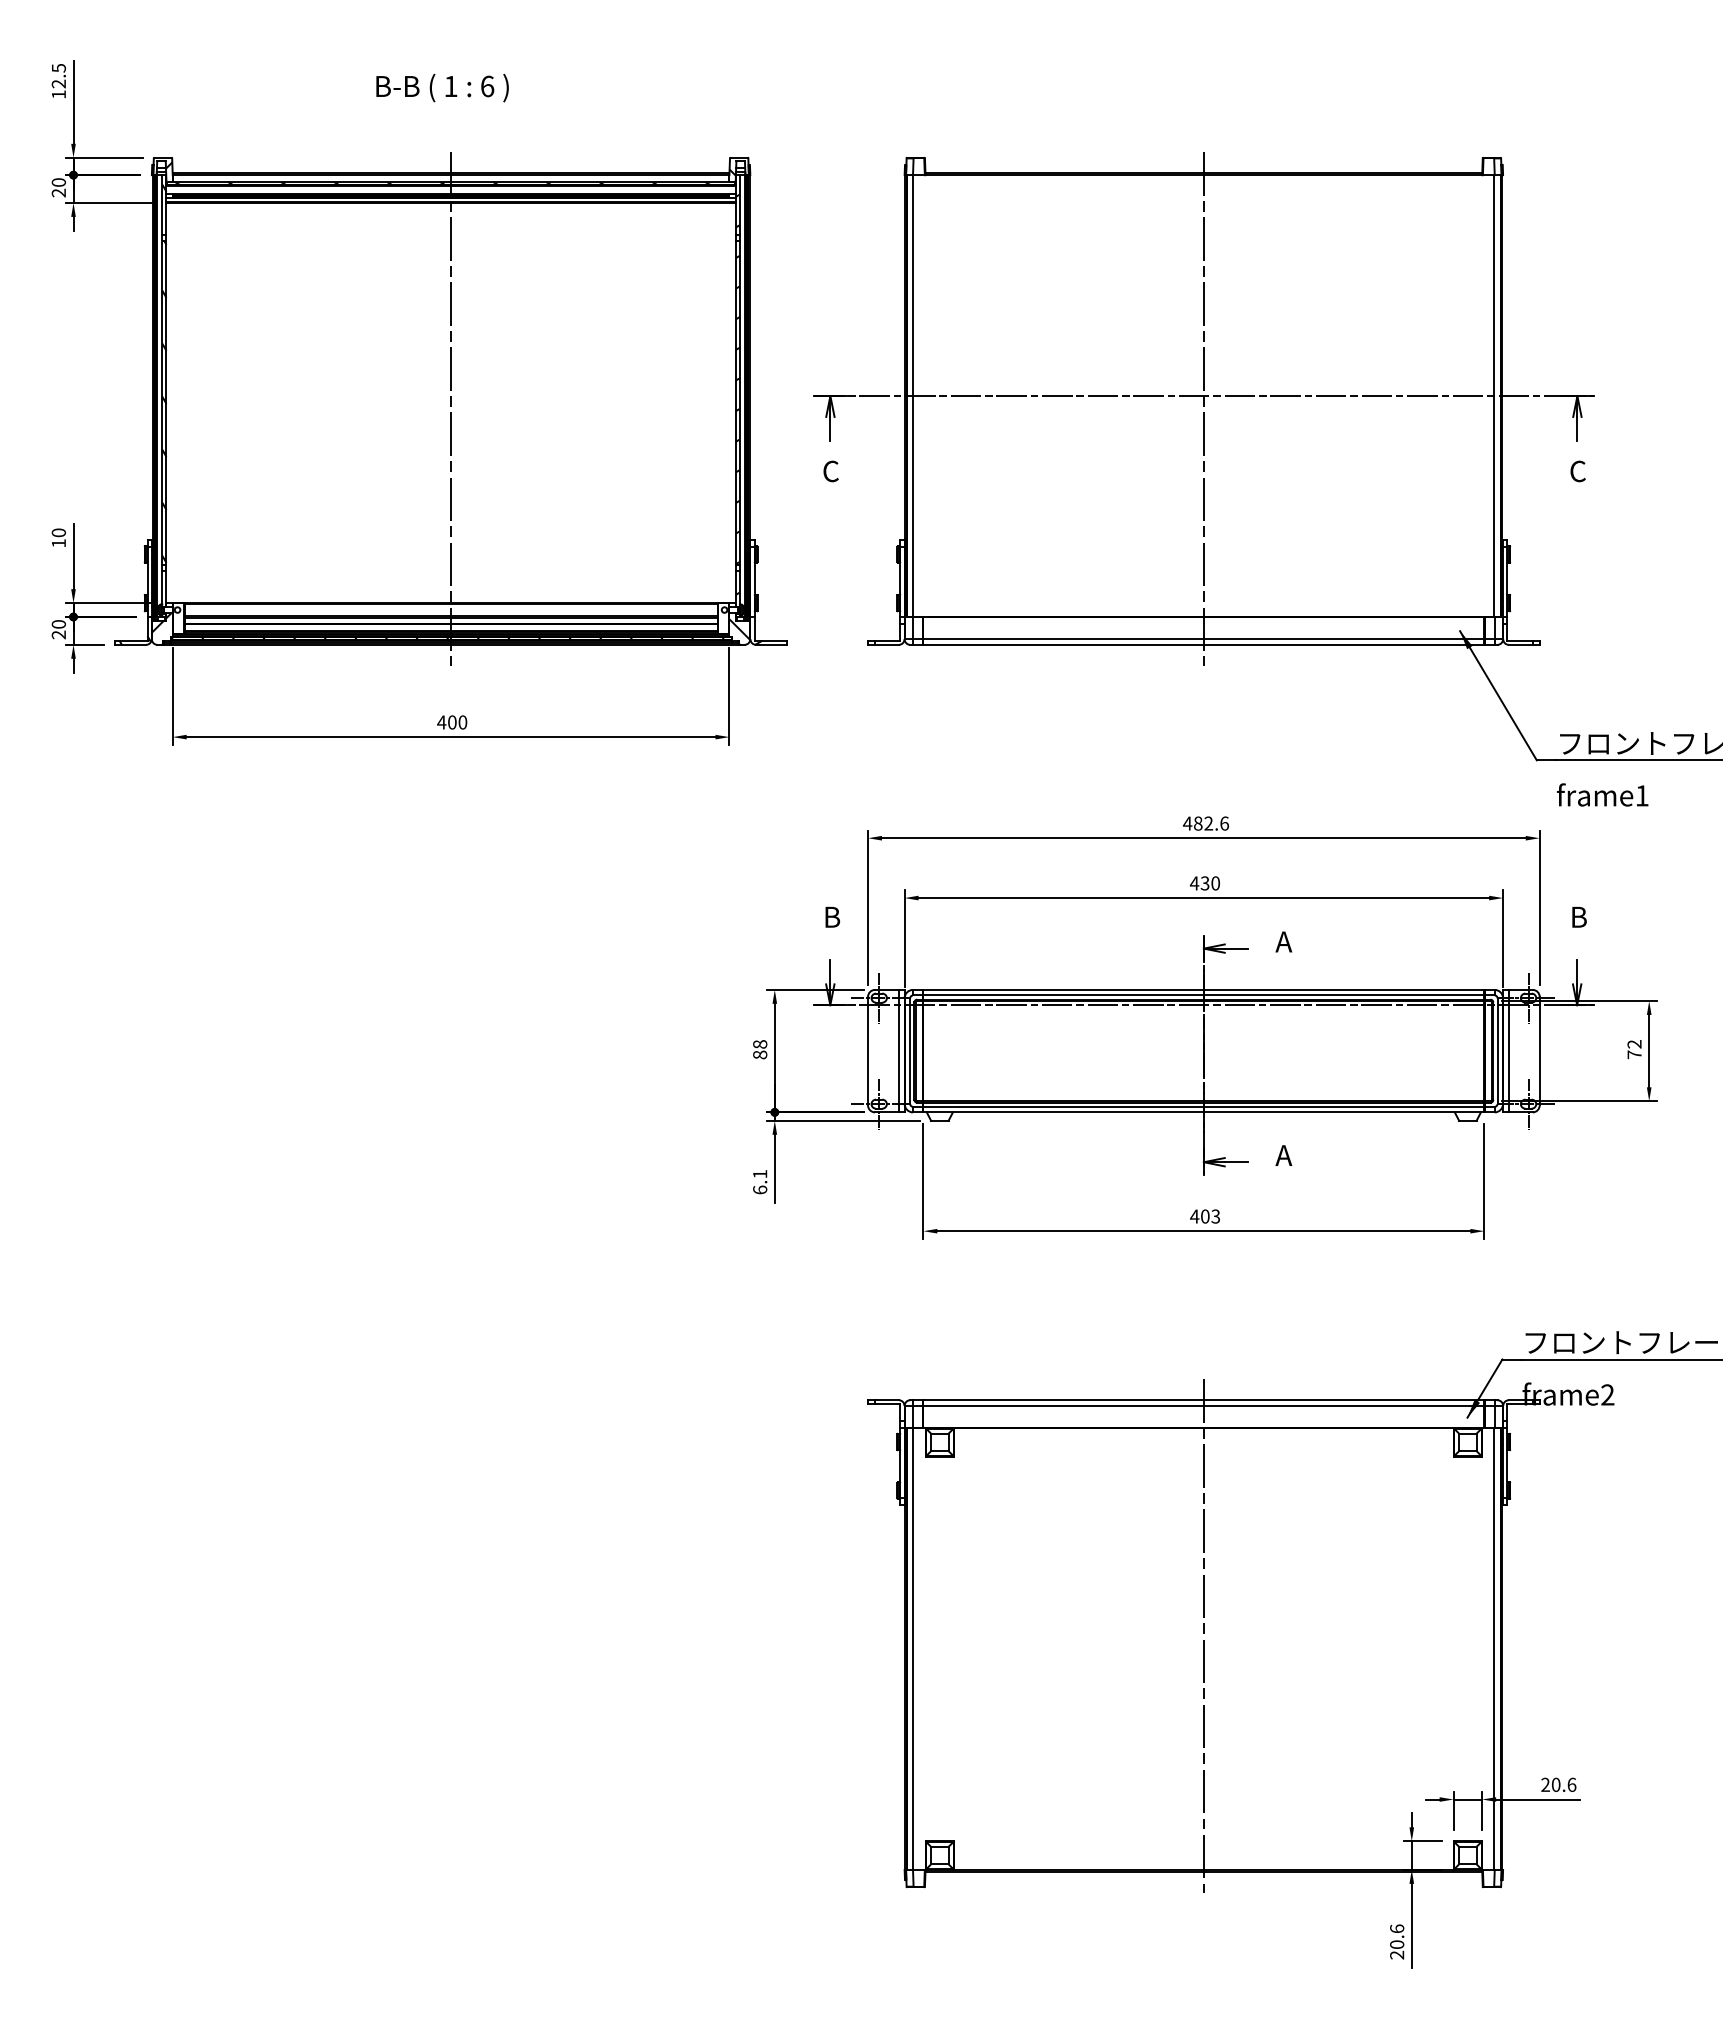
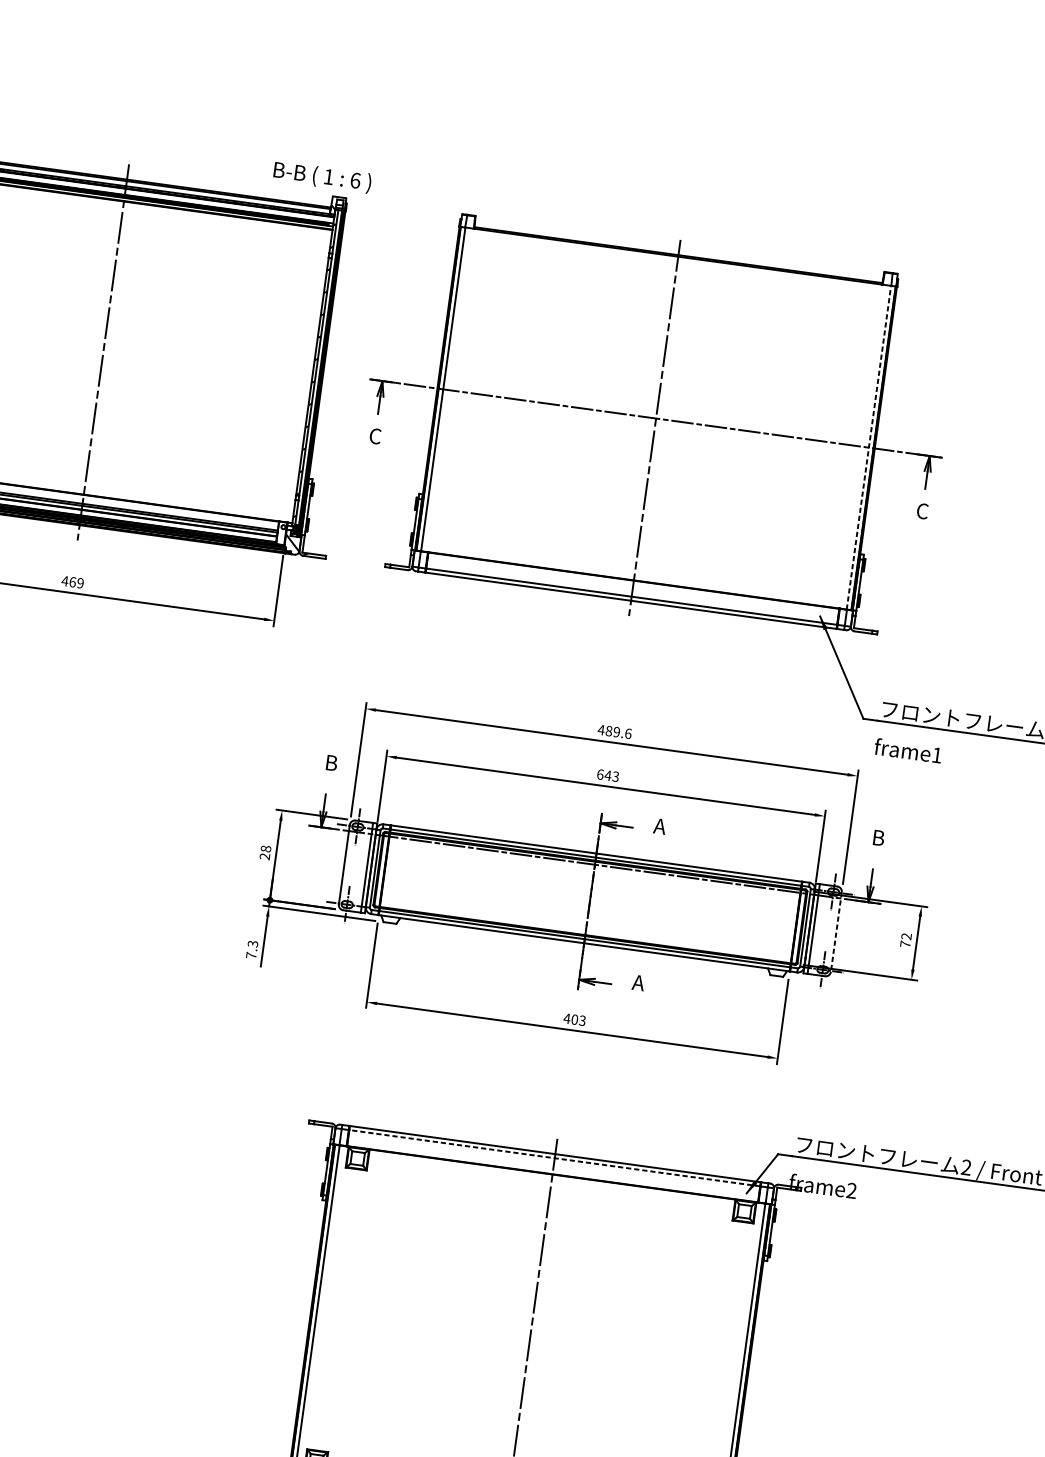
text: (442, 87) -> (322, 176), moved
line: (1494, 396) -> (868, 448), solid -> dashed
text: (457, 722) -> (76, 582), 400 -> 469
text: (1208, 823) -> (616, 732), 482.6 -> 489.6
text: (1204, 883) -> (607, 775), 430 -> 643
line: (1539, 1051) -> (836, 932), solid -> dashed
text: (760, 1054) -> (265, 856), 88 -> 28
text: (760, 1182) -> (252, 950), 6.1 -> 7.3
line: (1203, 1405) -> (554, 1157), solid -> dashed

